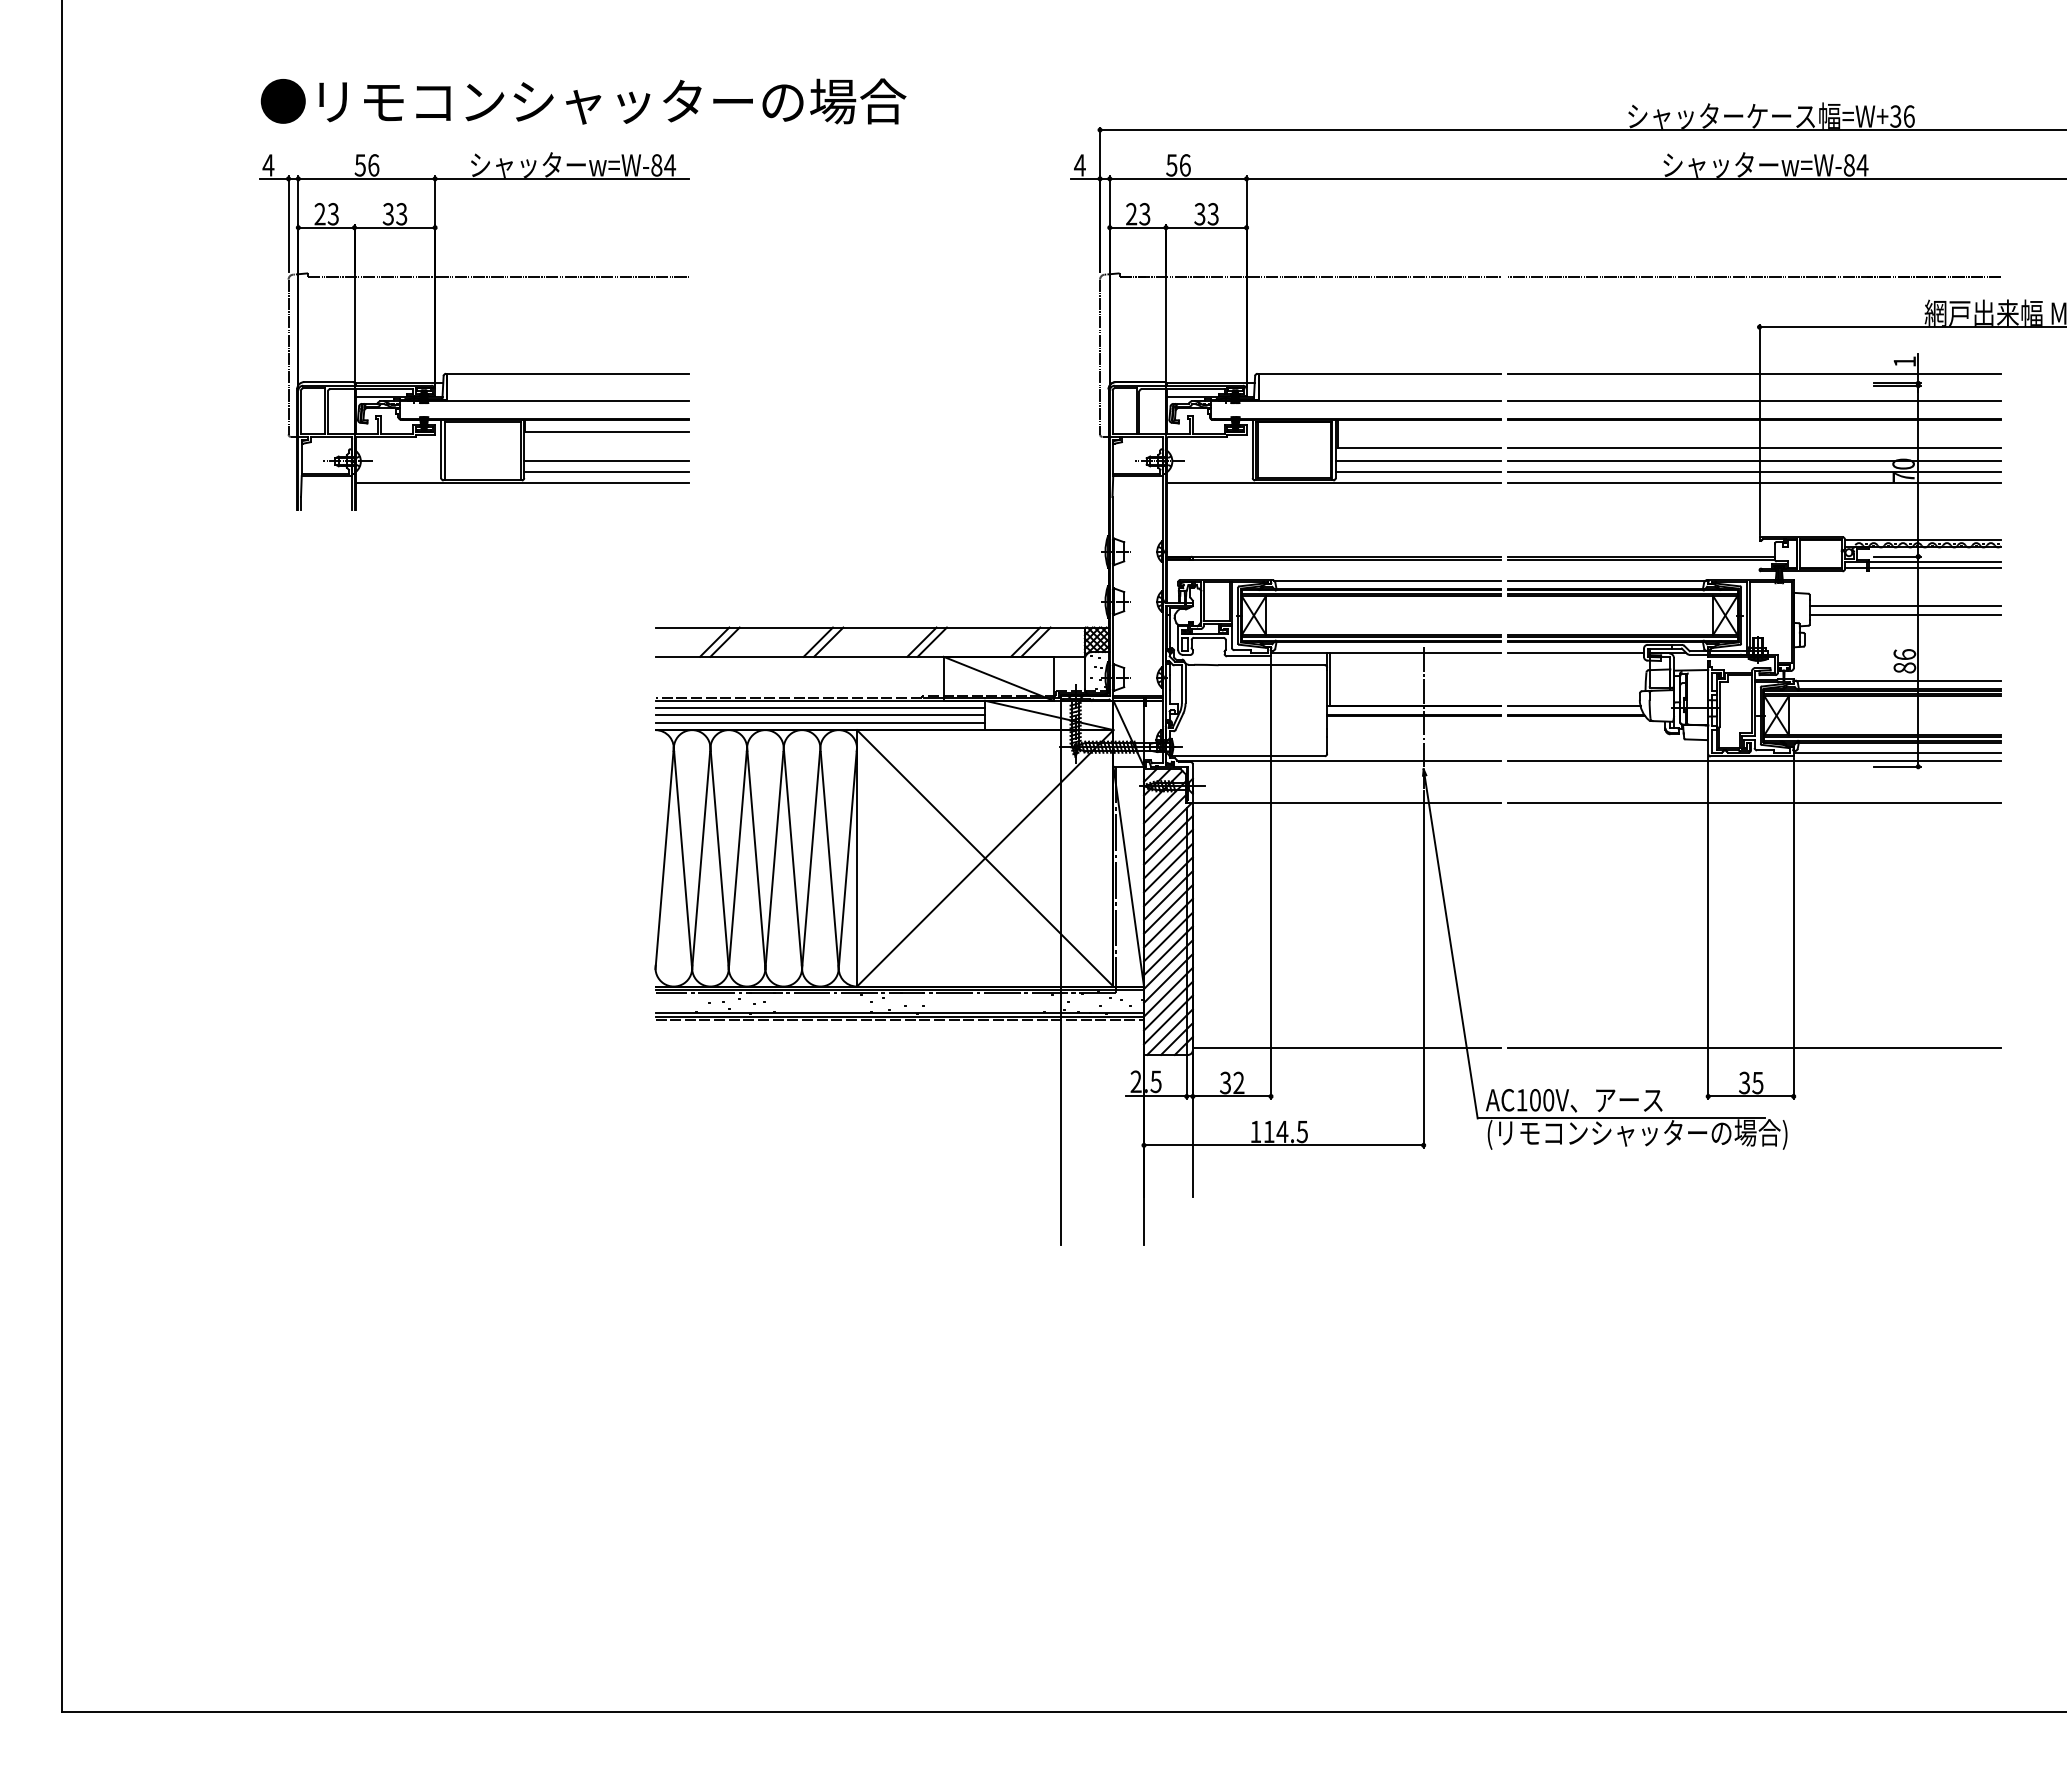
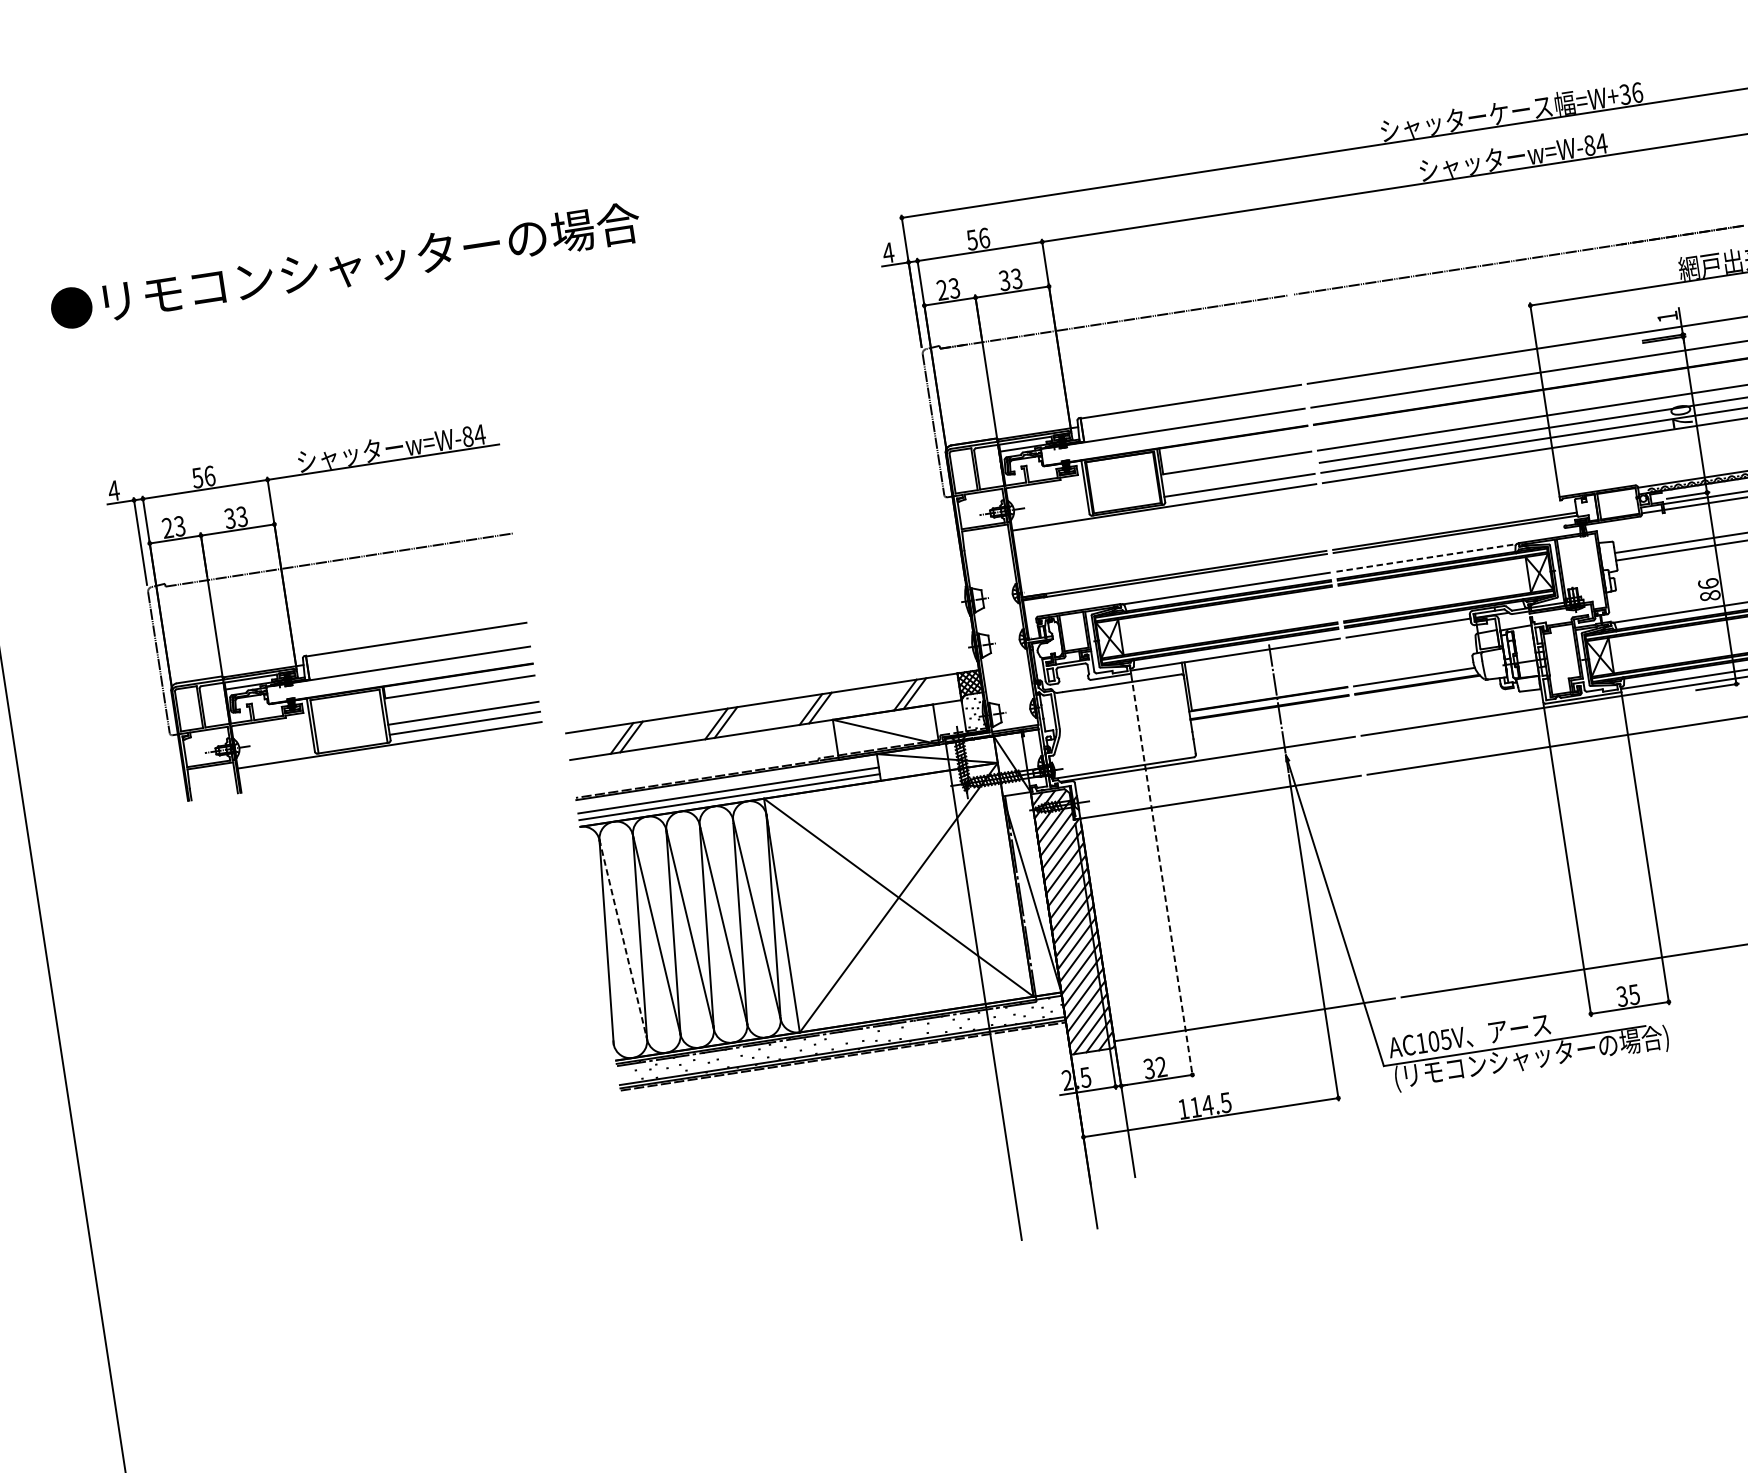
text: (583, 101) -> (345, 266), moved
part: (435, 331) -> (289, 618), moved
line: (1417, 461) -> (1237, 475), removed
line: (1606, 580) -> (1426, 557), solid -> dashed
line: (820, 708) -> (727, 784), removed
line: (683, 858) -> (623, 939), solid -> dashed
line: (1271, 878) -> (1162, 876), solid -> dashed
text: (1548, 1100) -> (1445, 1039), AC100V -> AC105V

